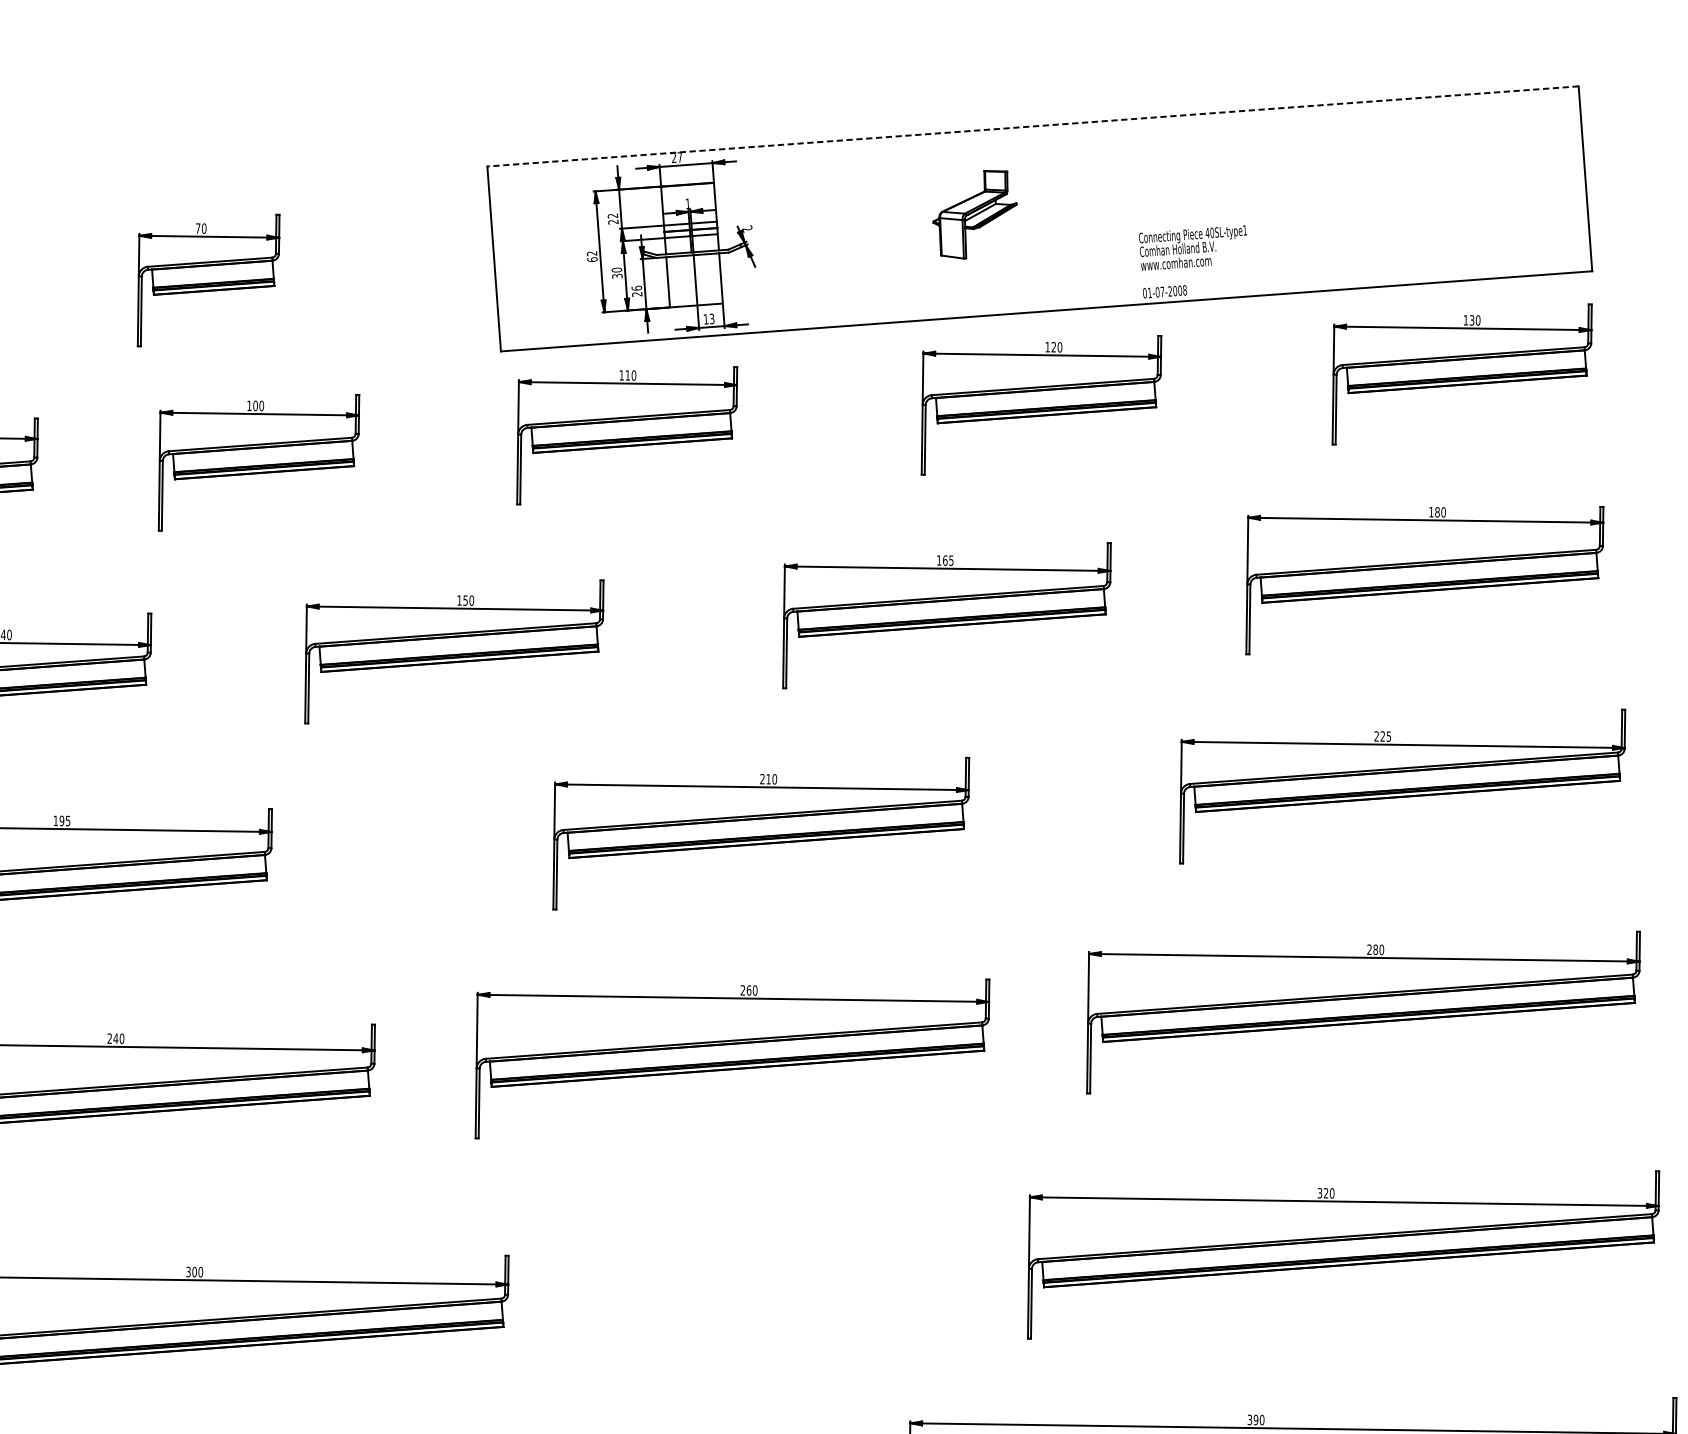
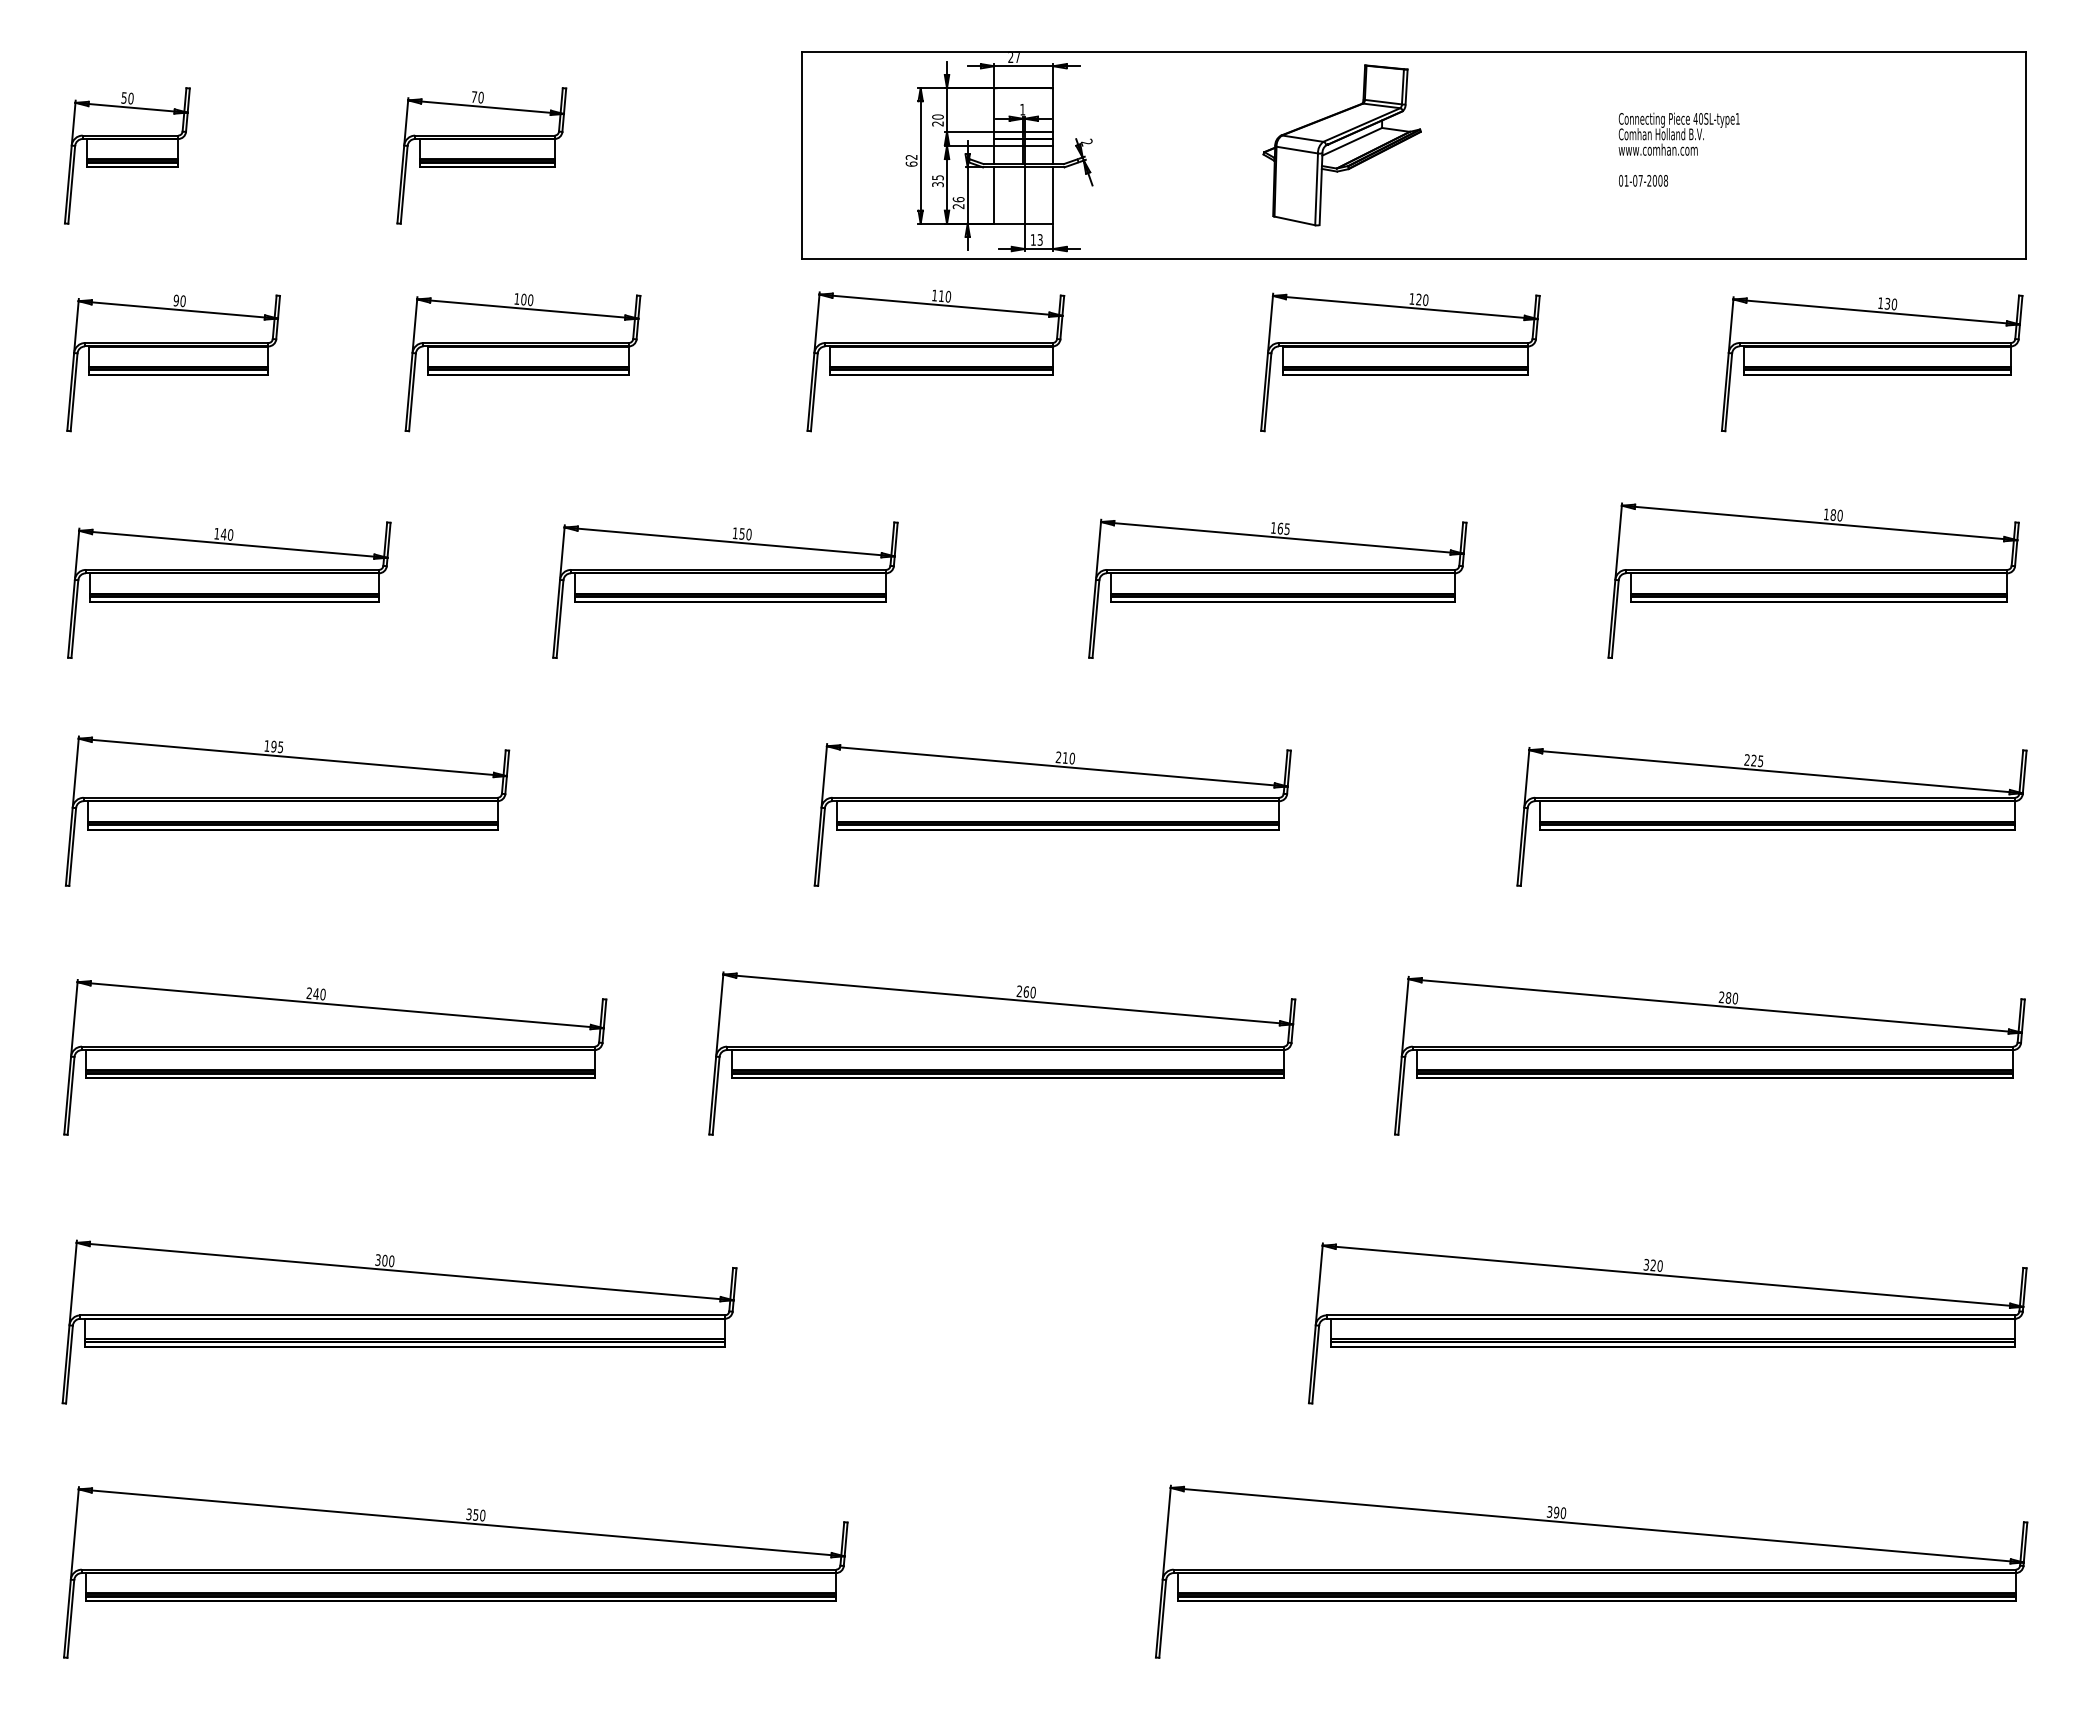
line: (1032, 126) -> (1413, 51), dashed -> solid
part: (974, 214) -> (1341, 145), size x1.67
text: (612, 215) -> (937, 116), 22 -> 20
text: (1194, 261) -> (1678, 149), moved
text: (616, 269) -> (937, 177), 30 -> 35

